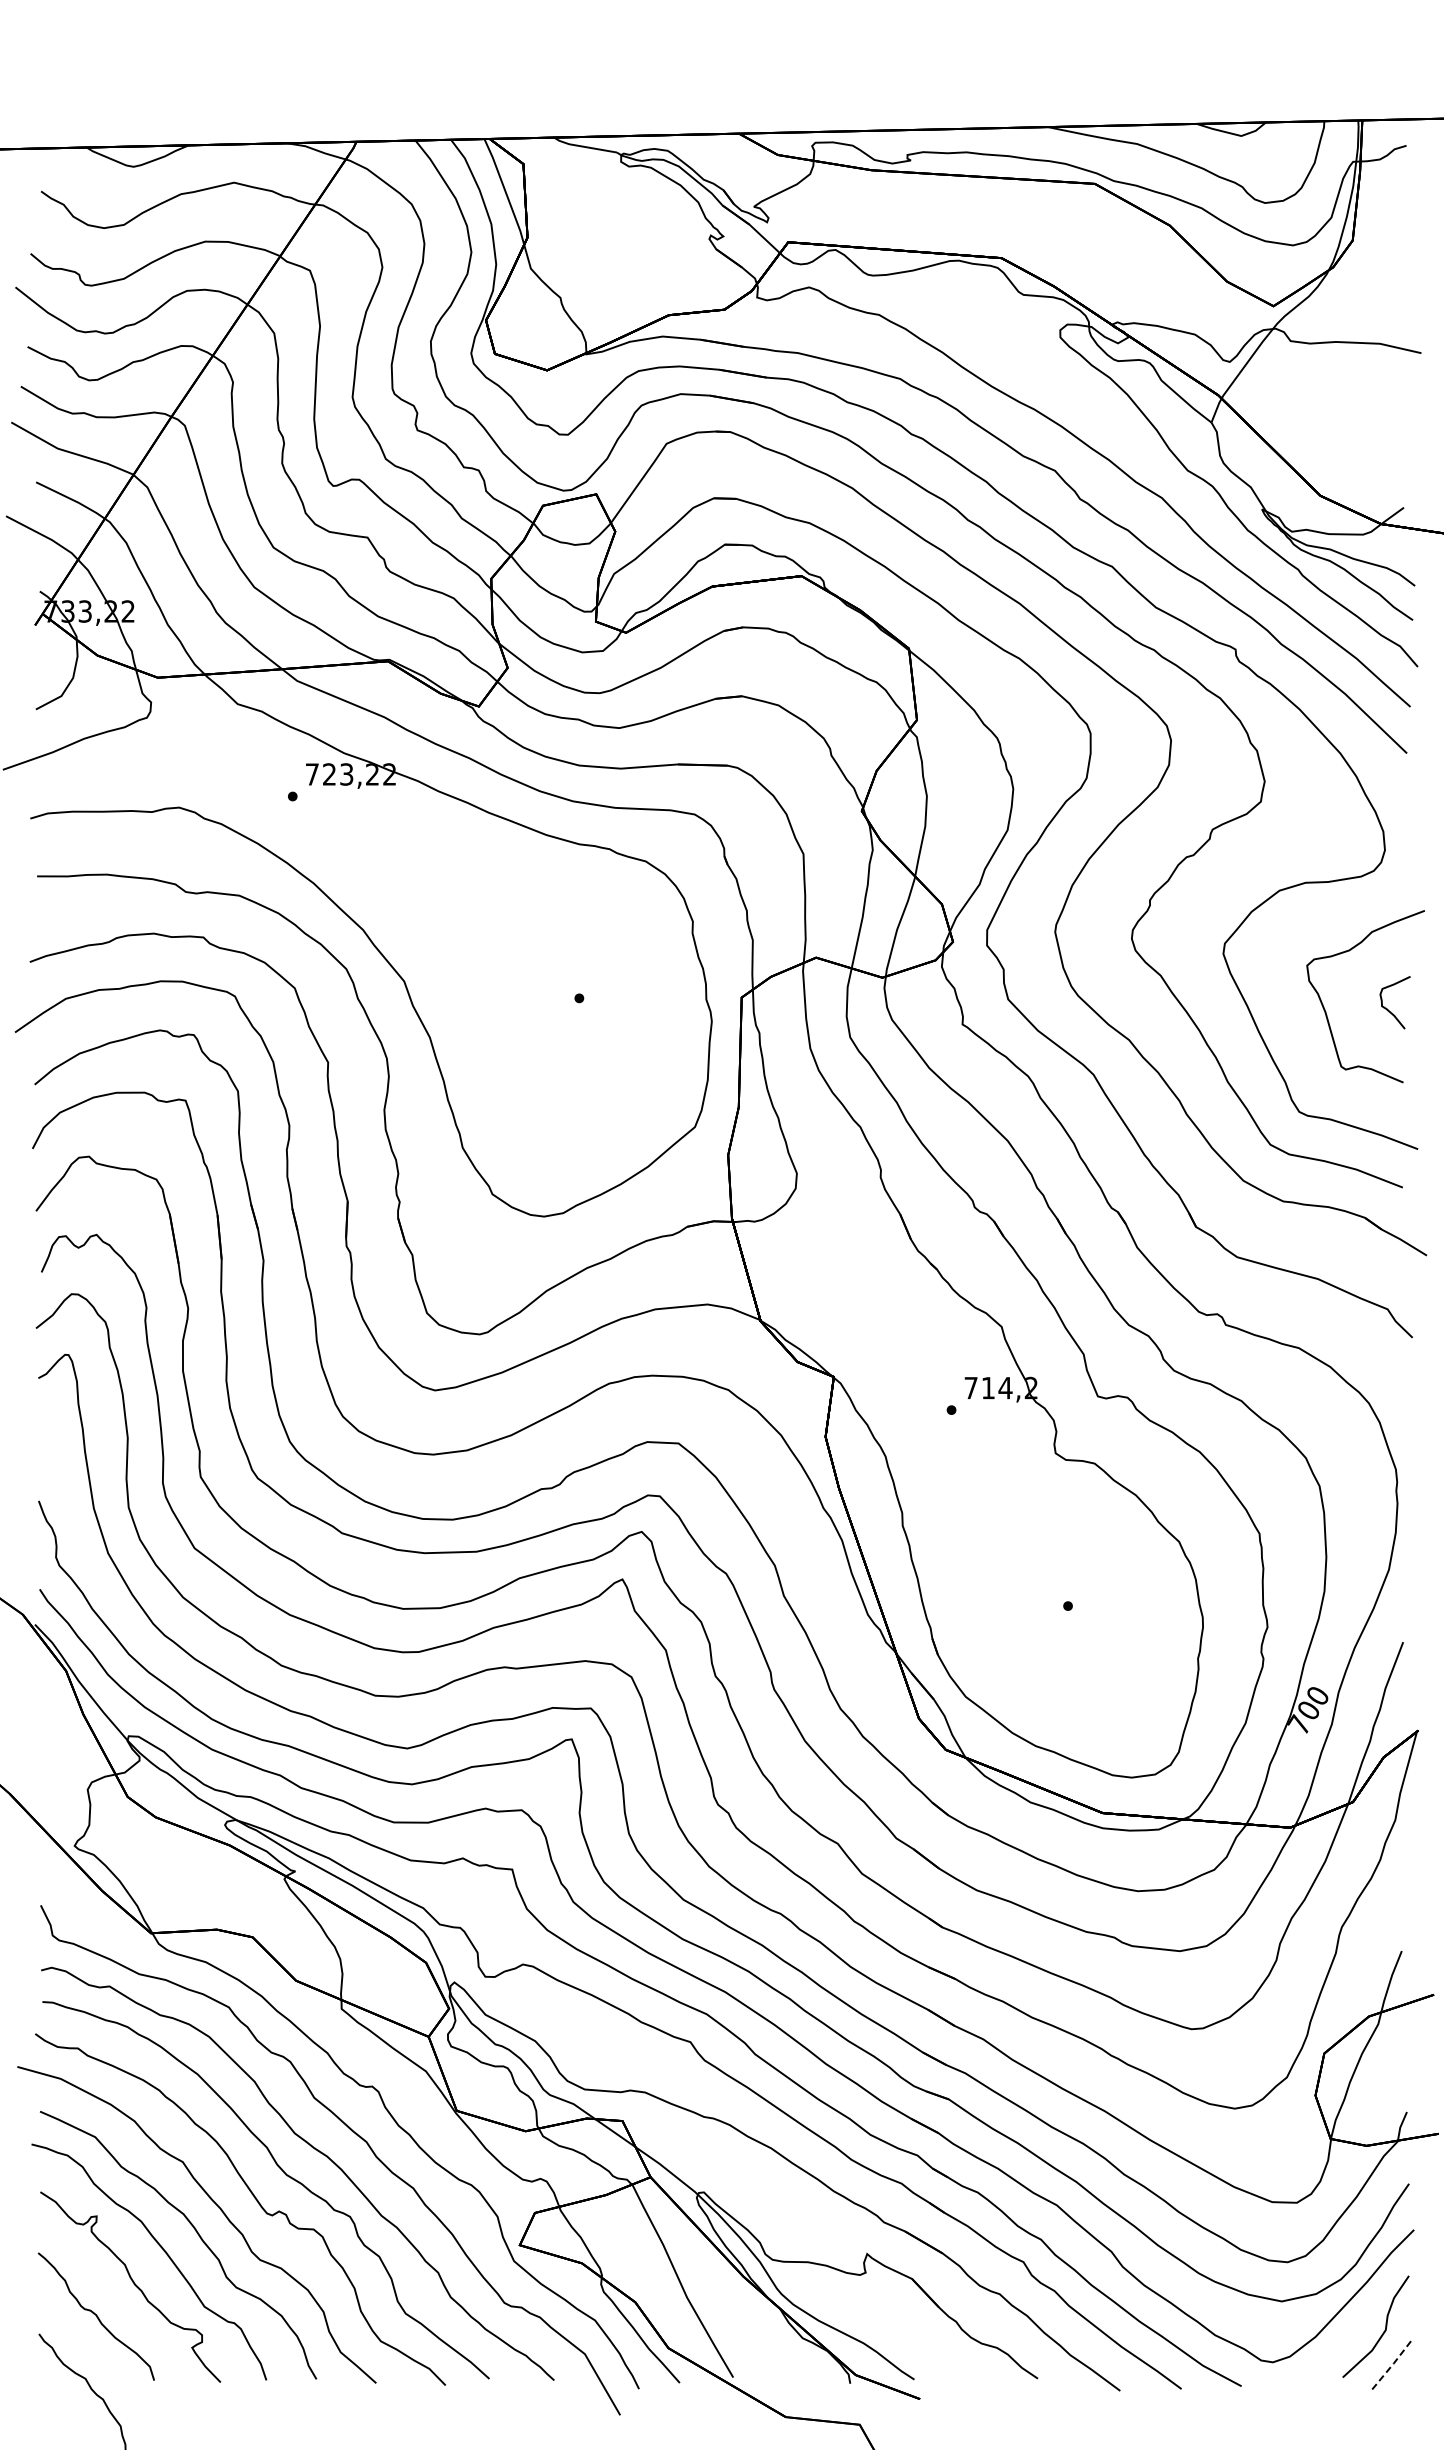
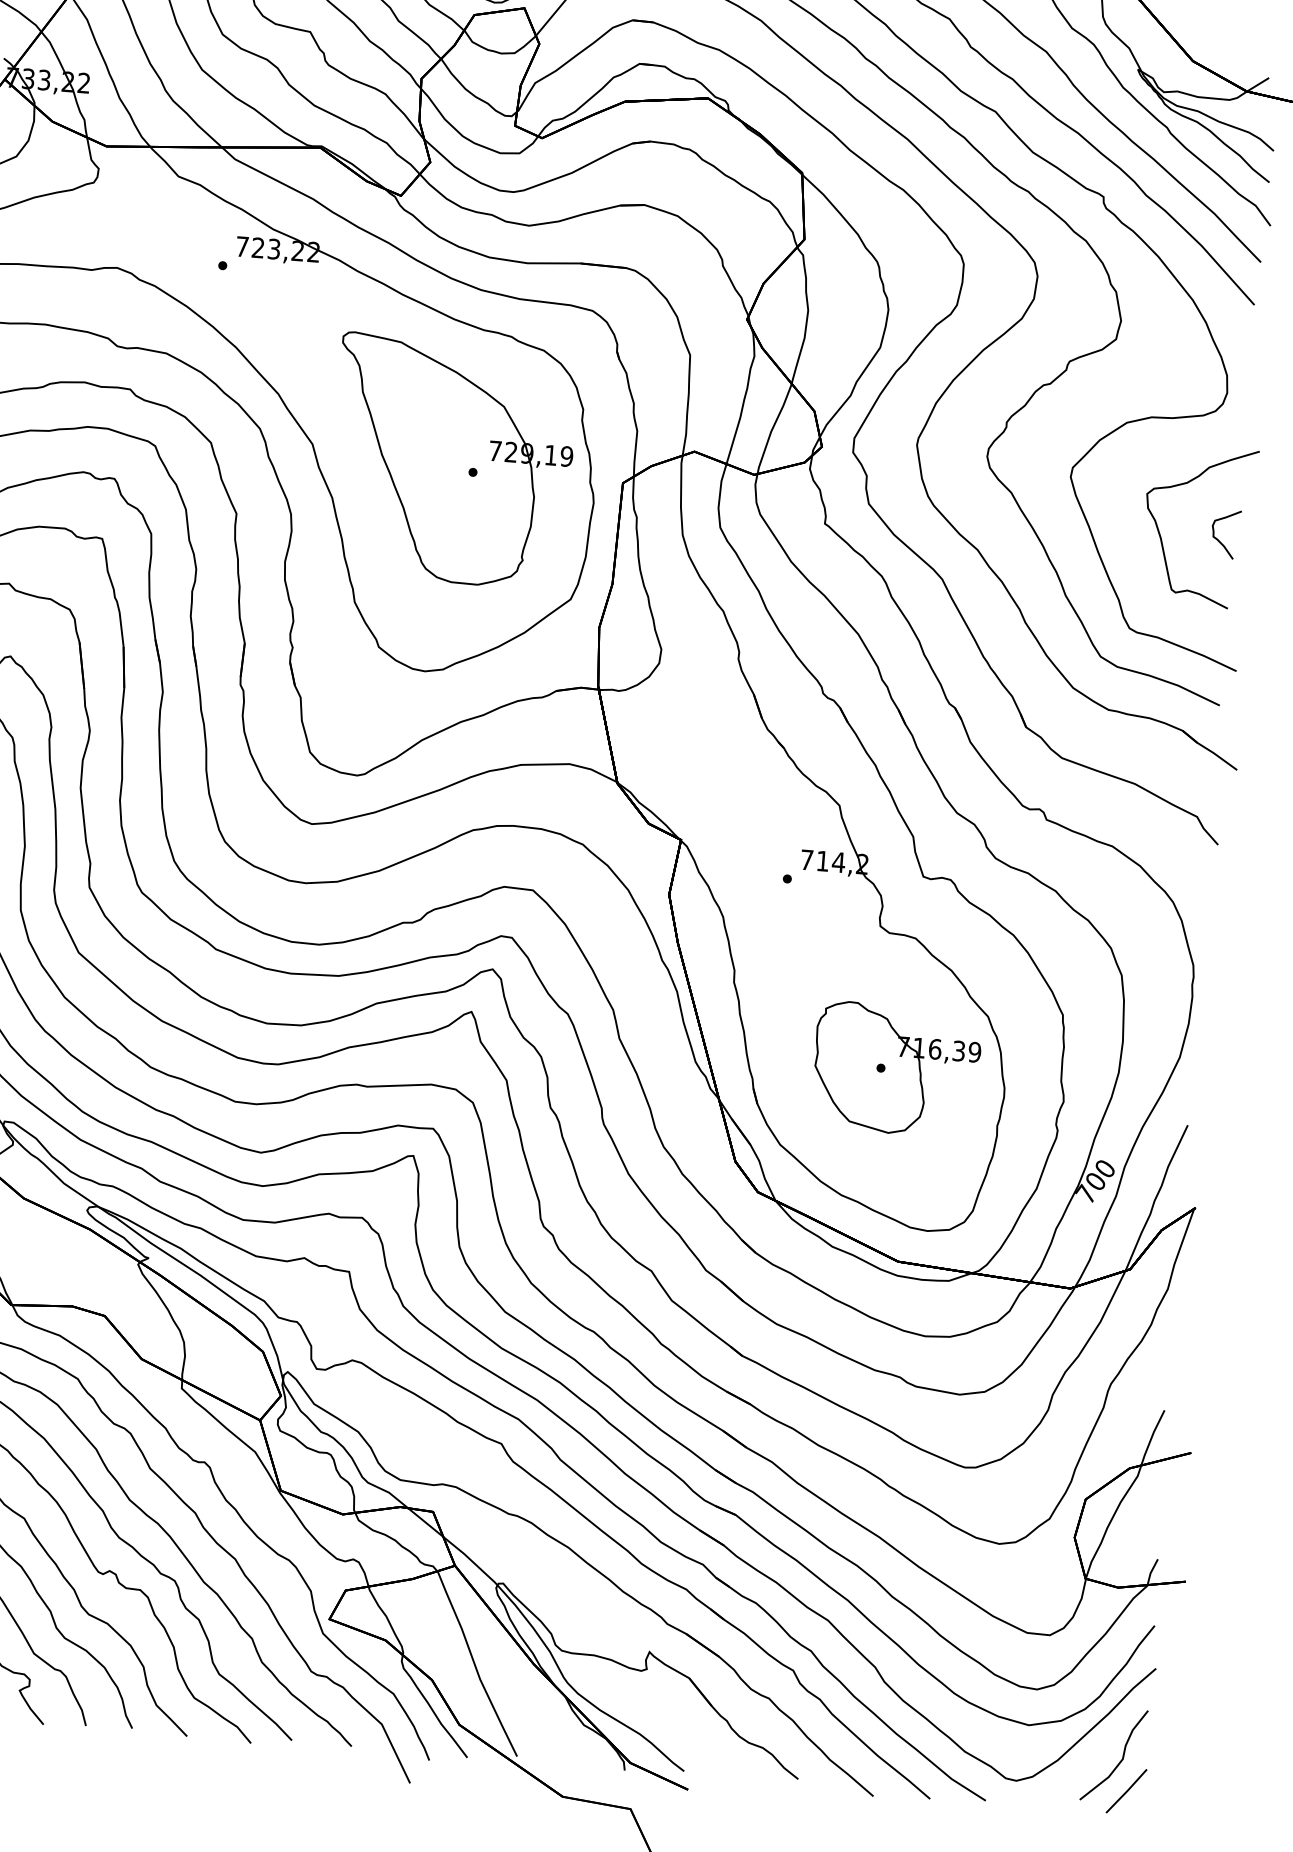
part: (556, 987) -> (452, 460), added
part: (1084, 1606) -> (896, 1069), added
line: (1393, 2364) -> (1127, 1791), dashed -> solid

